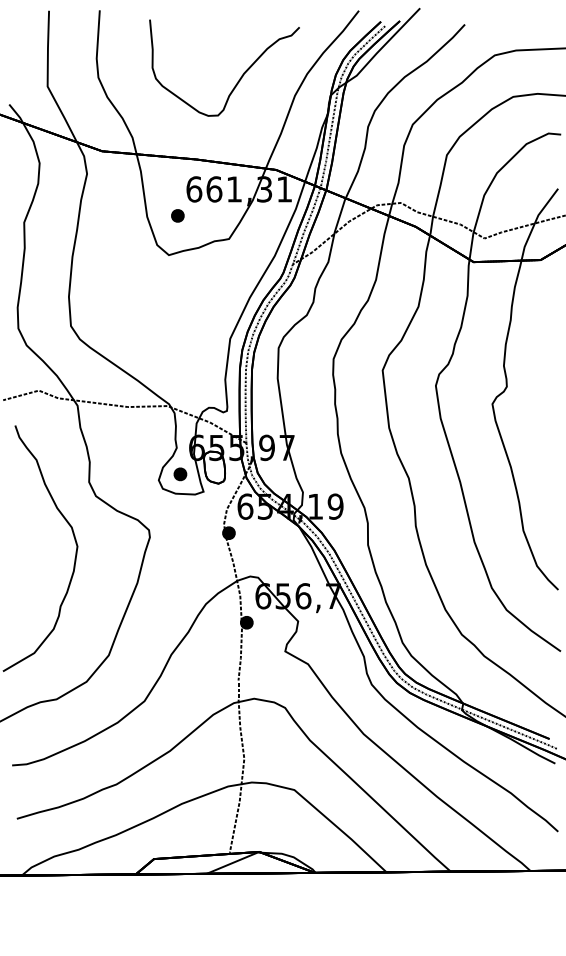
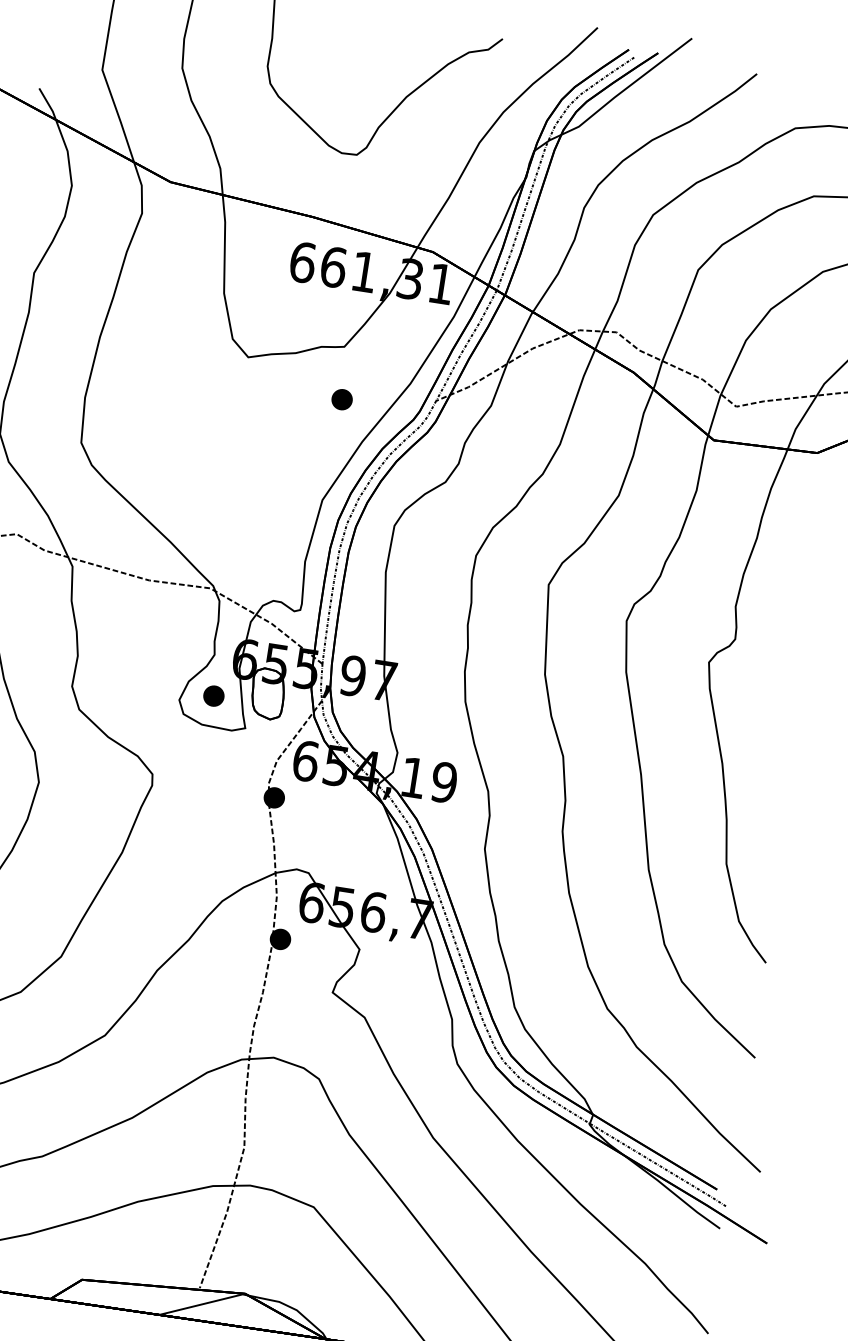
part: (177, 215) -> (341, 398), moved

